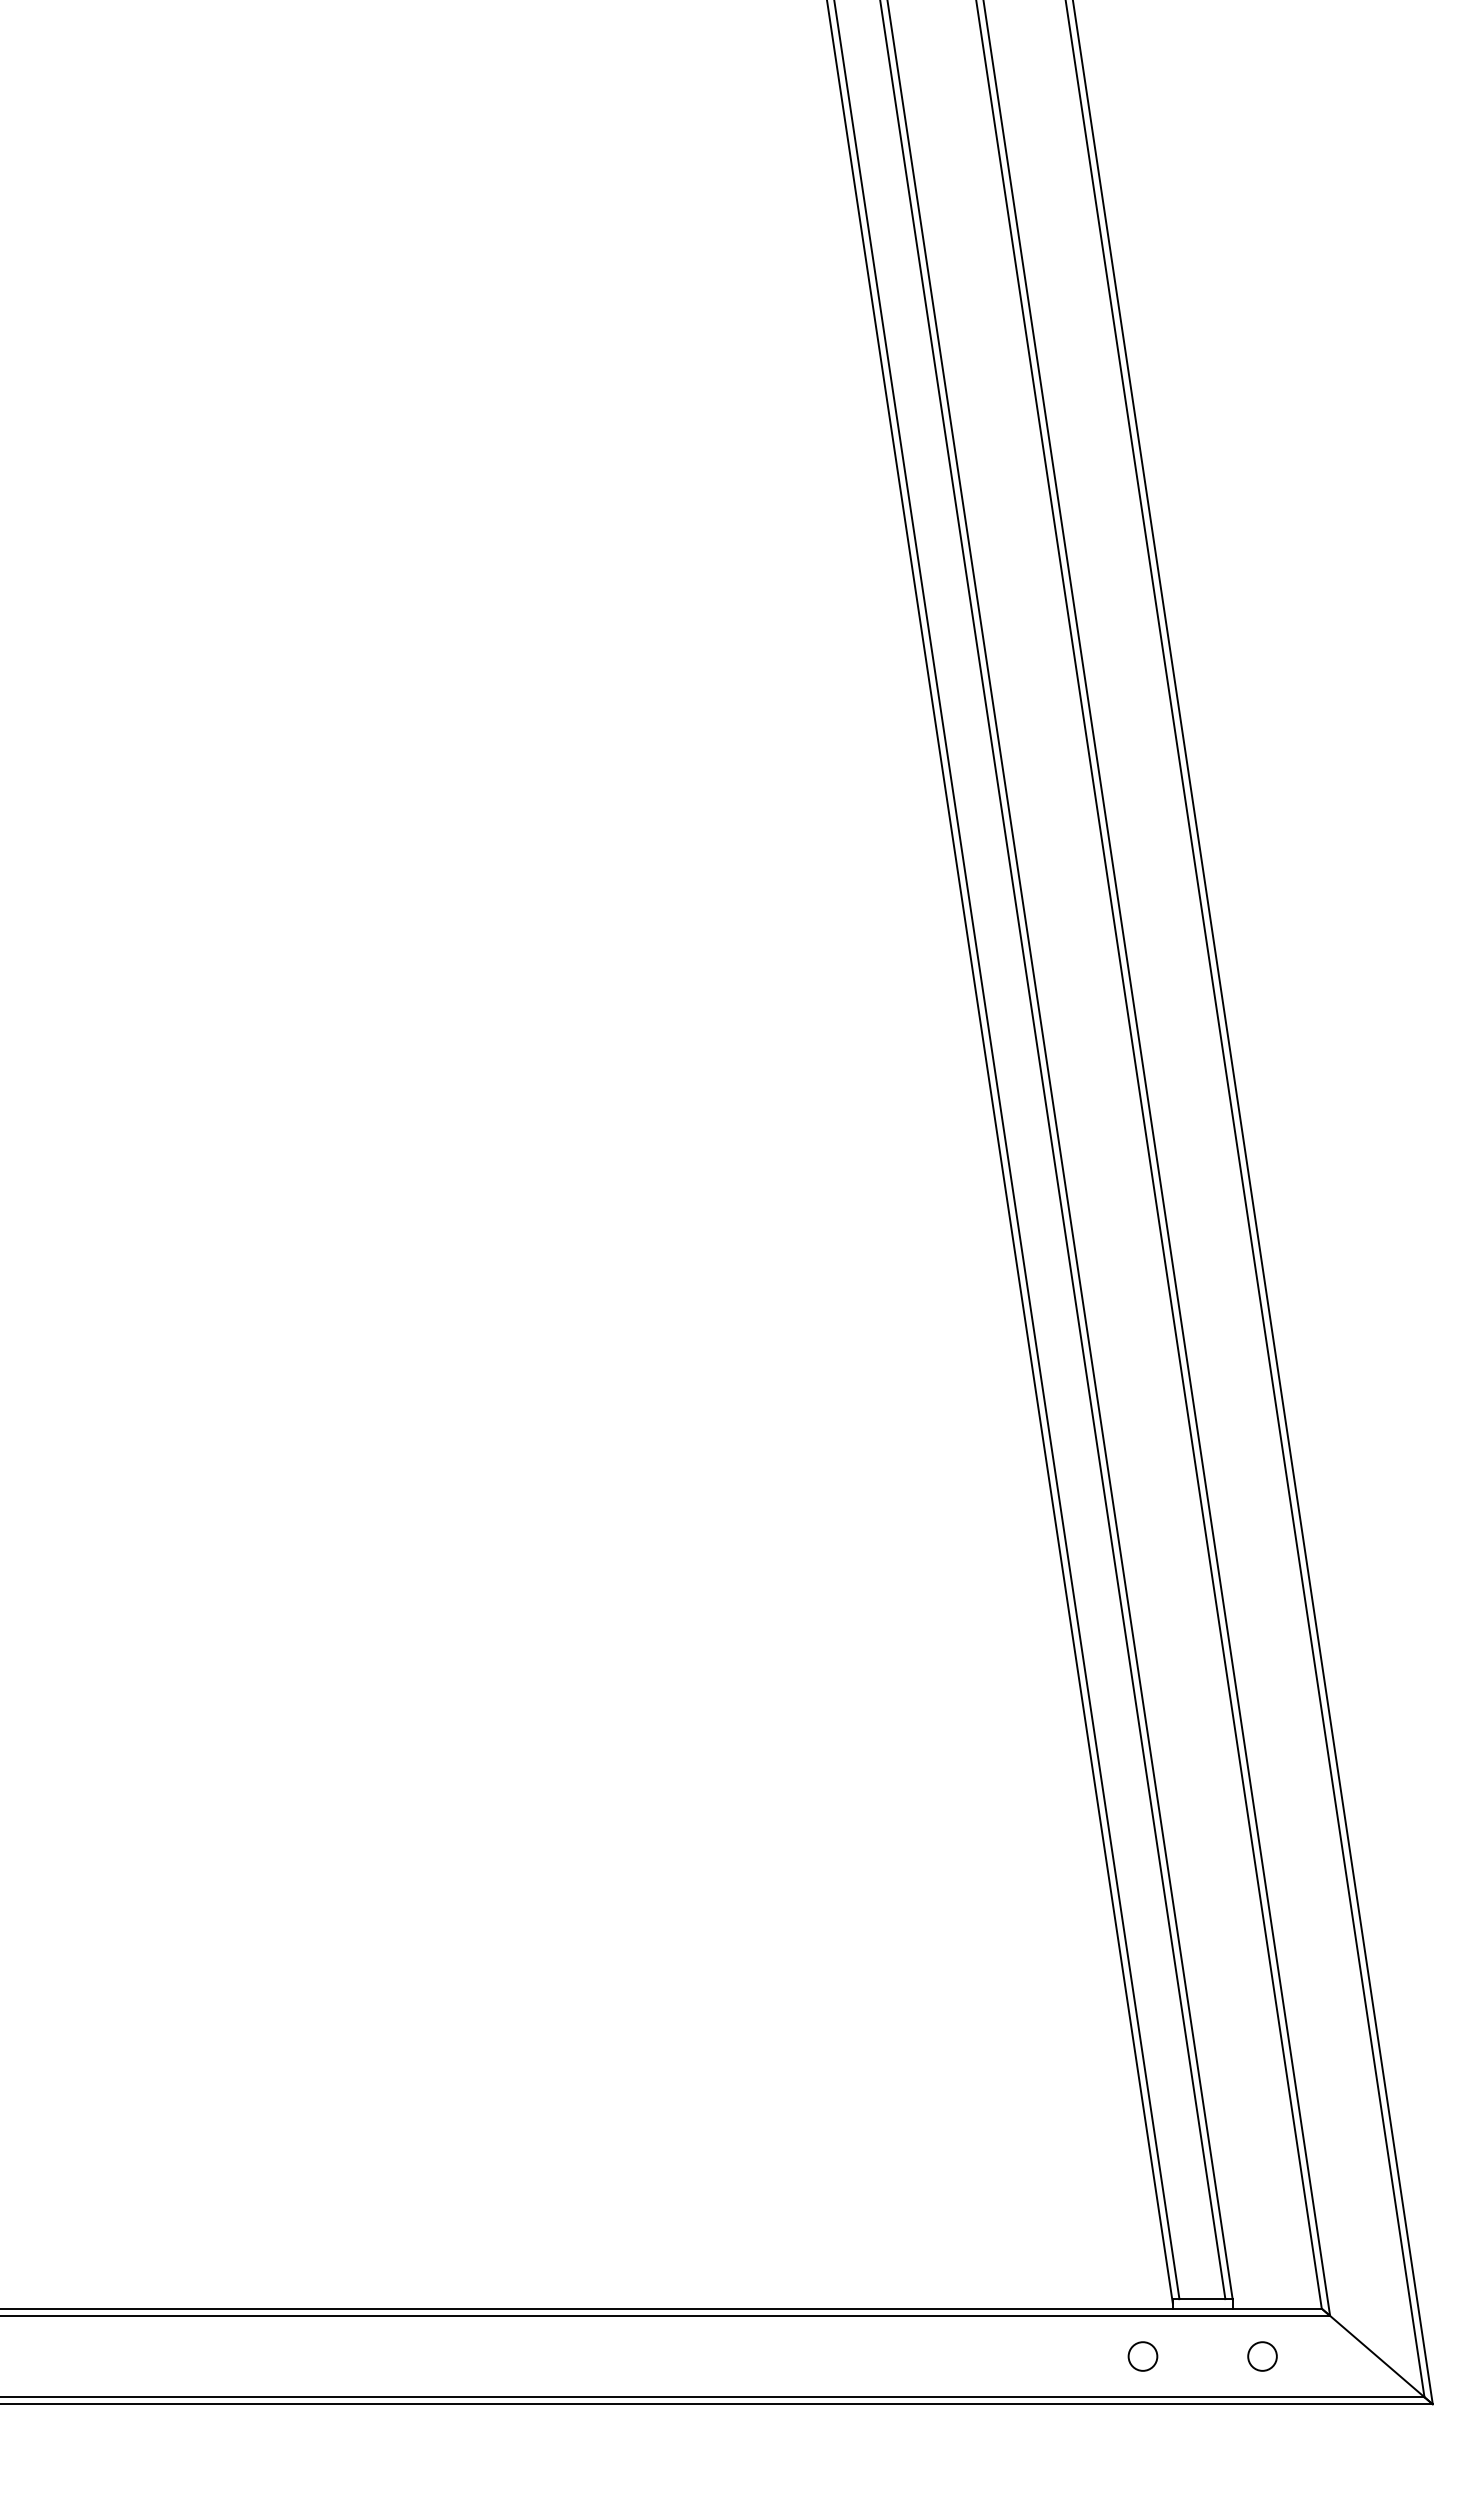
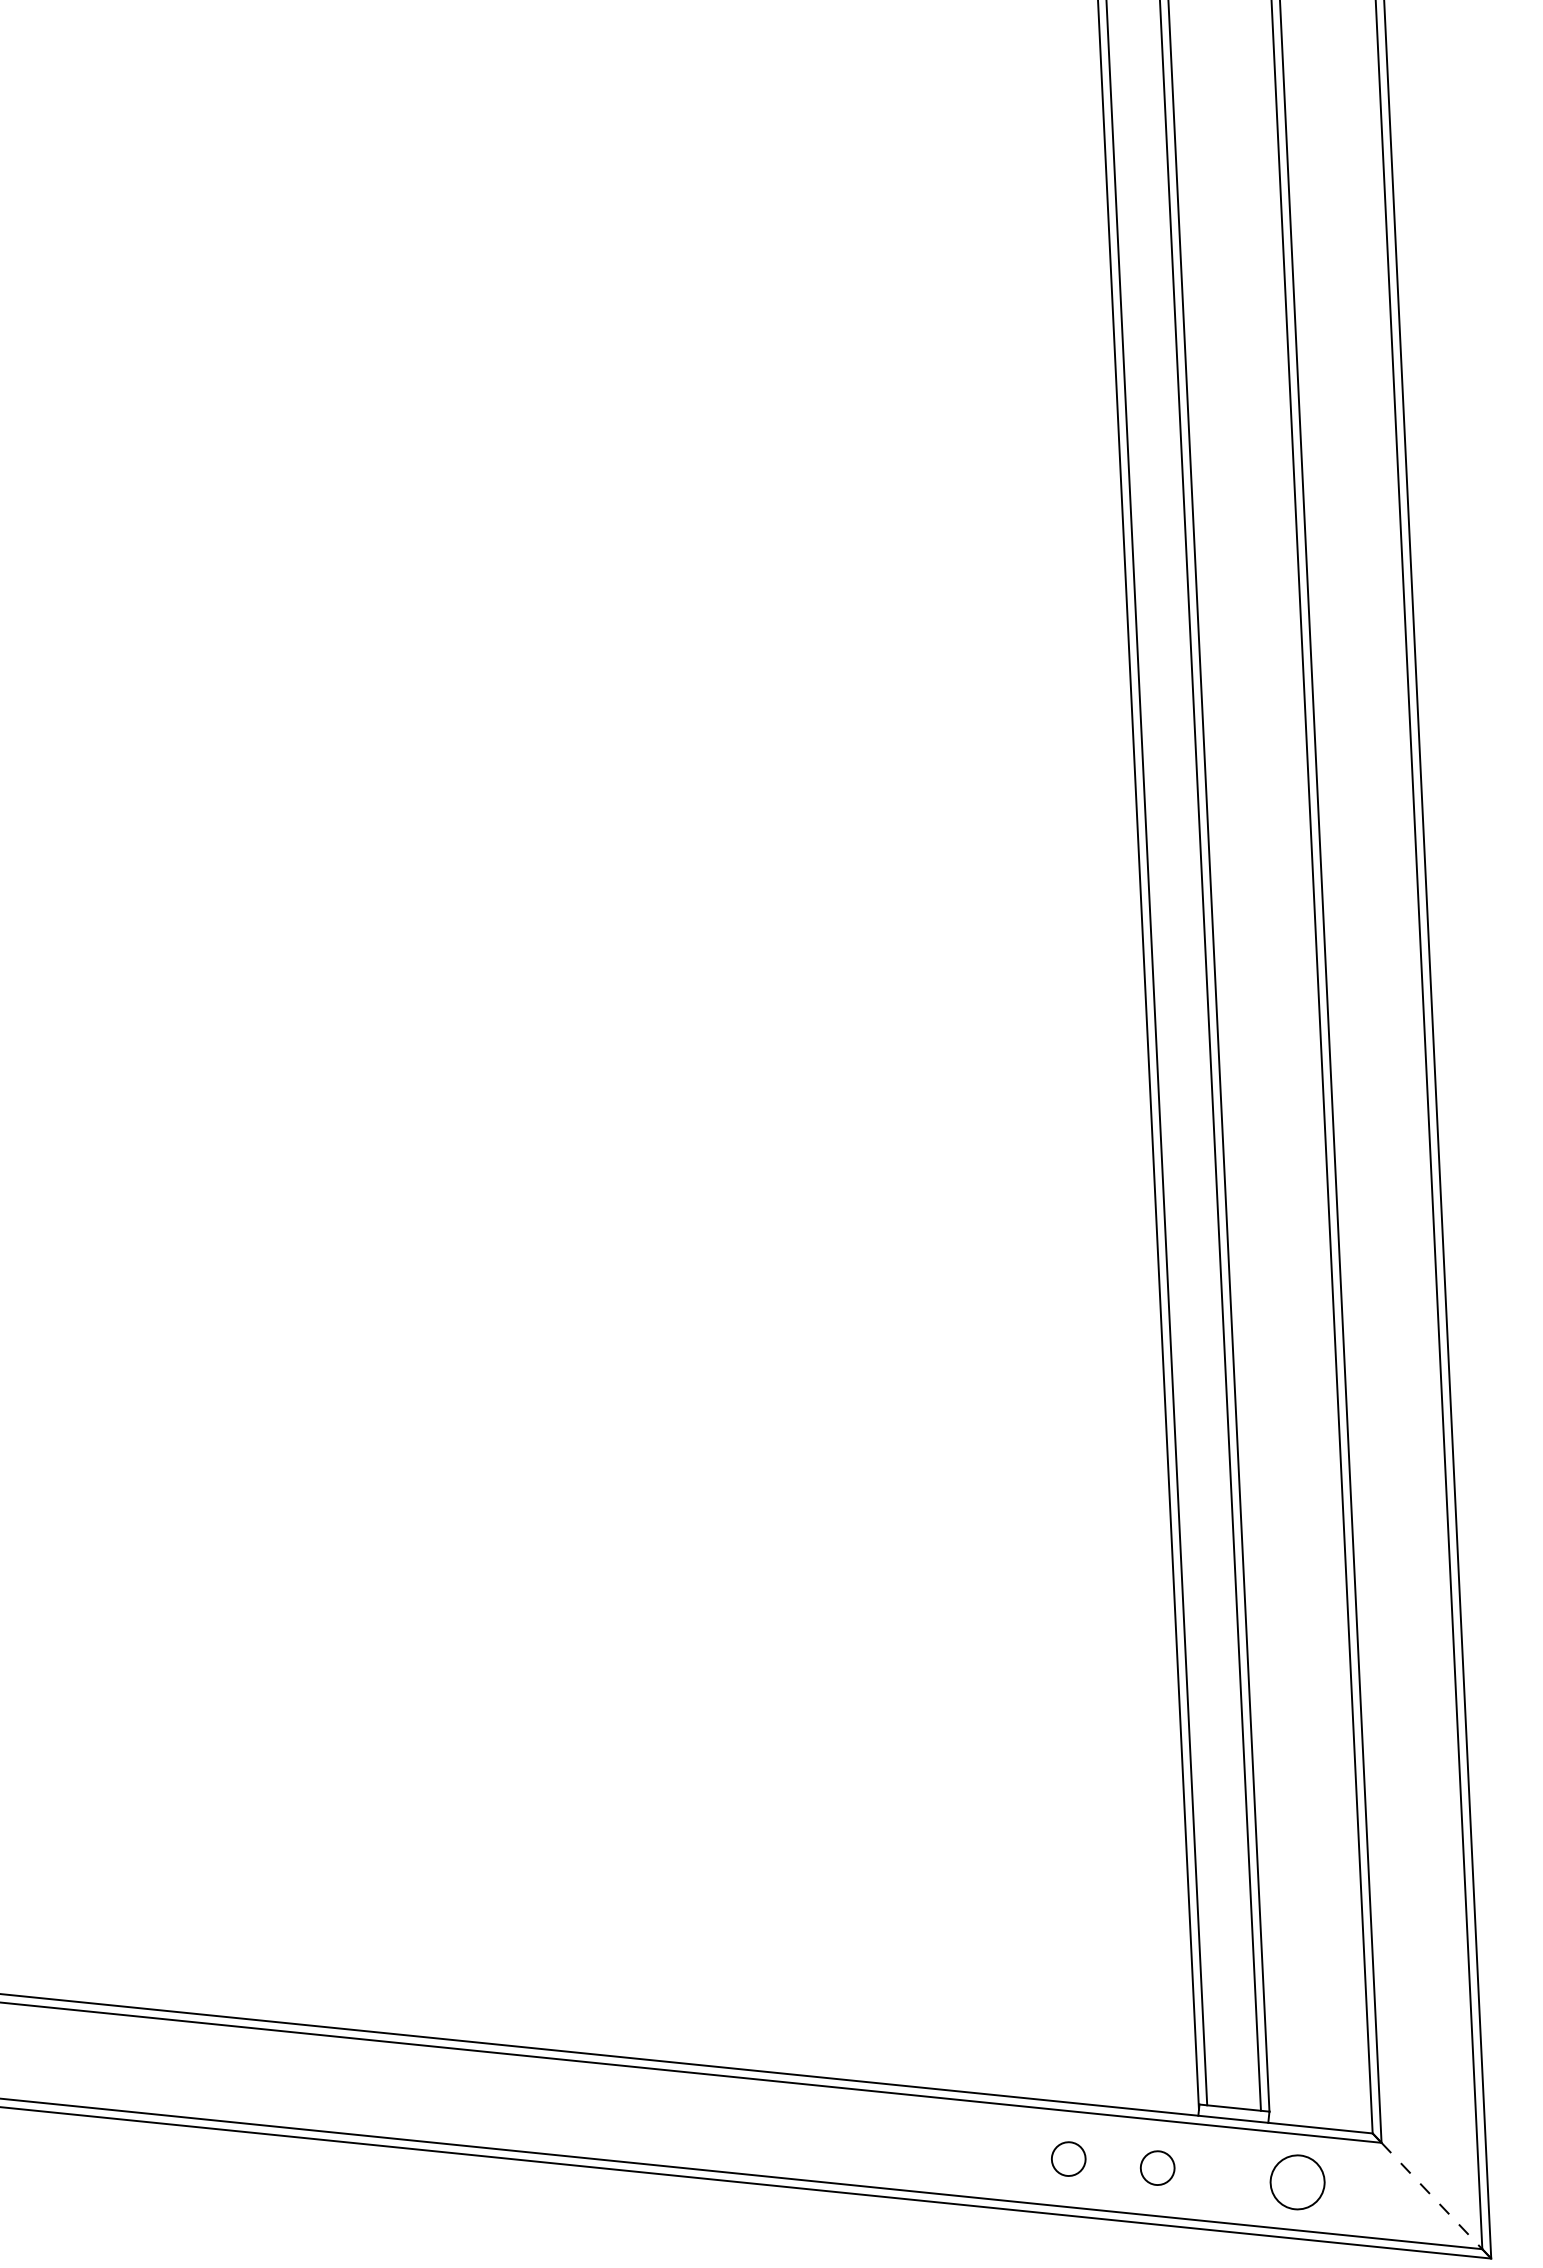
circle: (1066, 2356) -> (1068, 2159), added
circle: (1262, 2356) -> (1297, 2182), size x1.6
line: (1377, 2356) -> (1432, 2195), solid -> dashed

